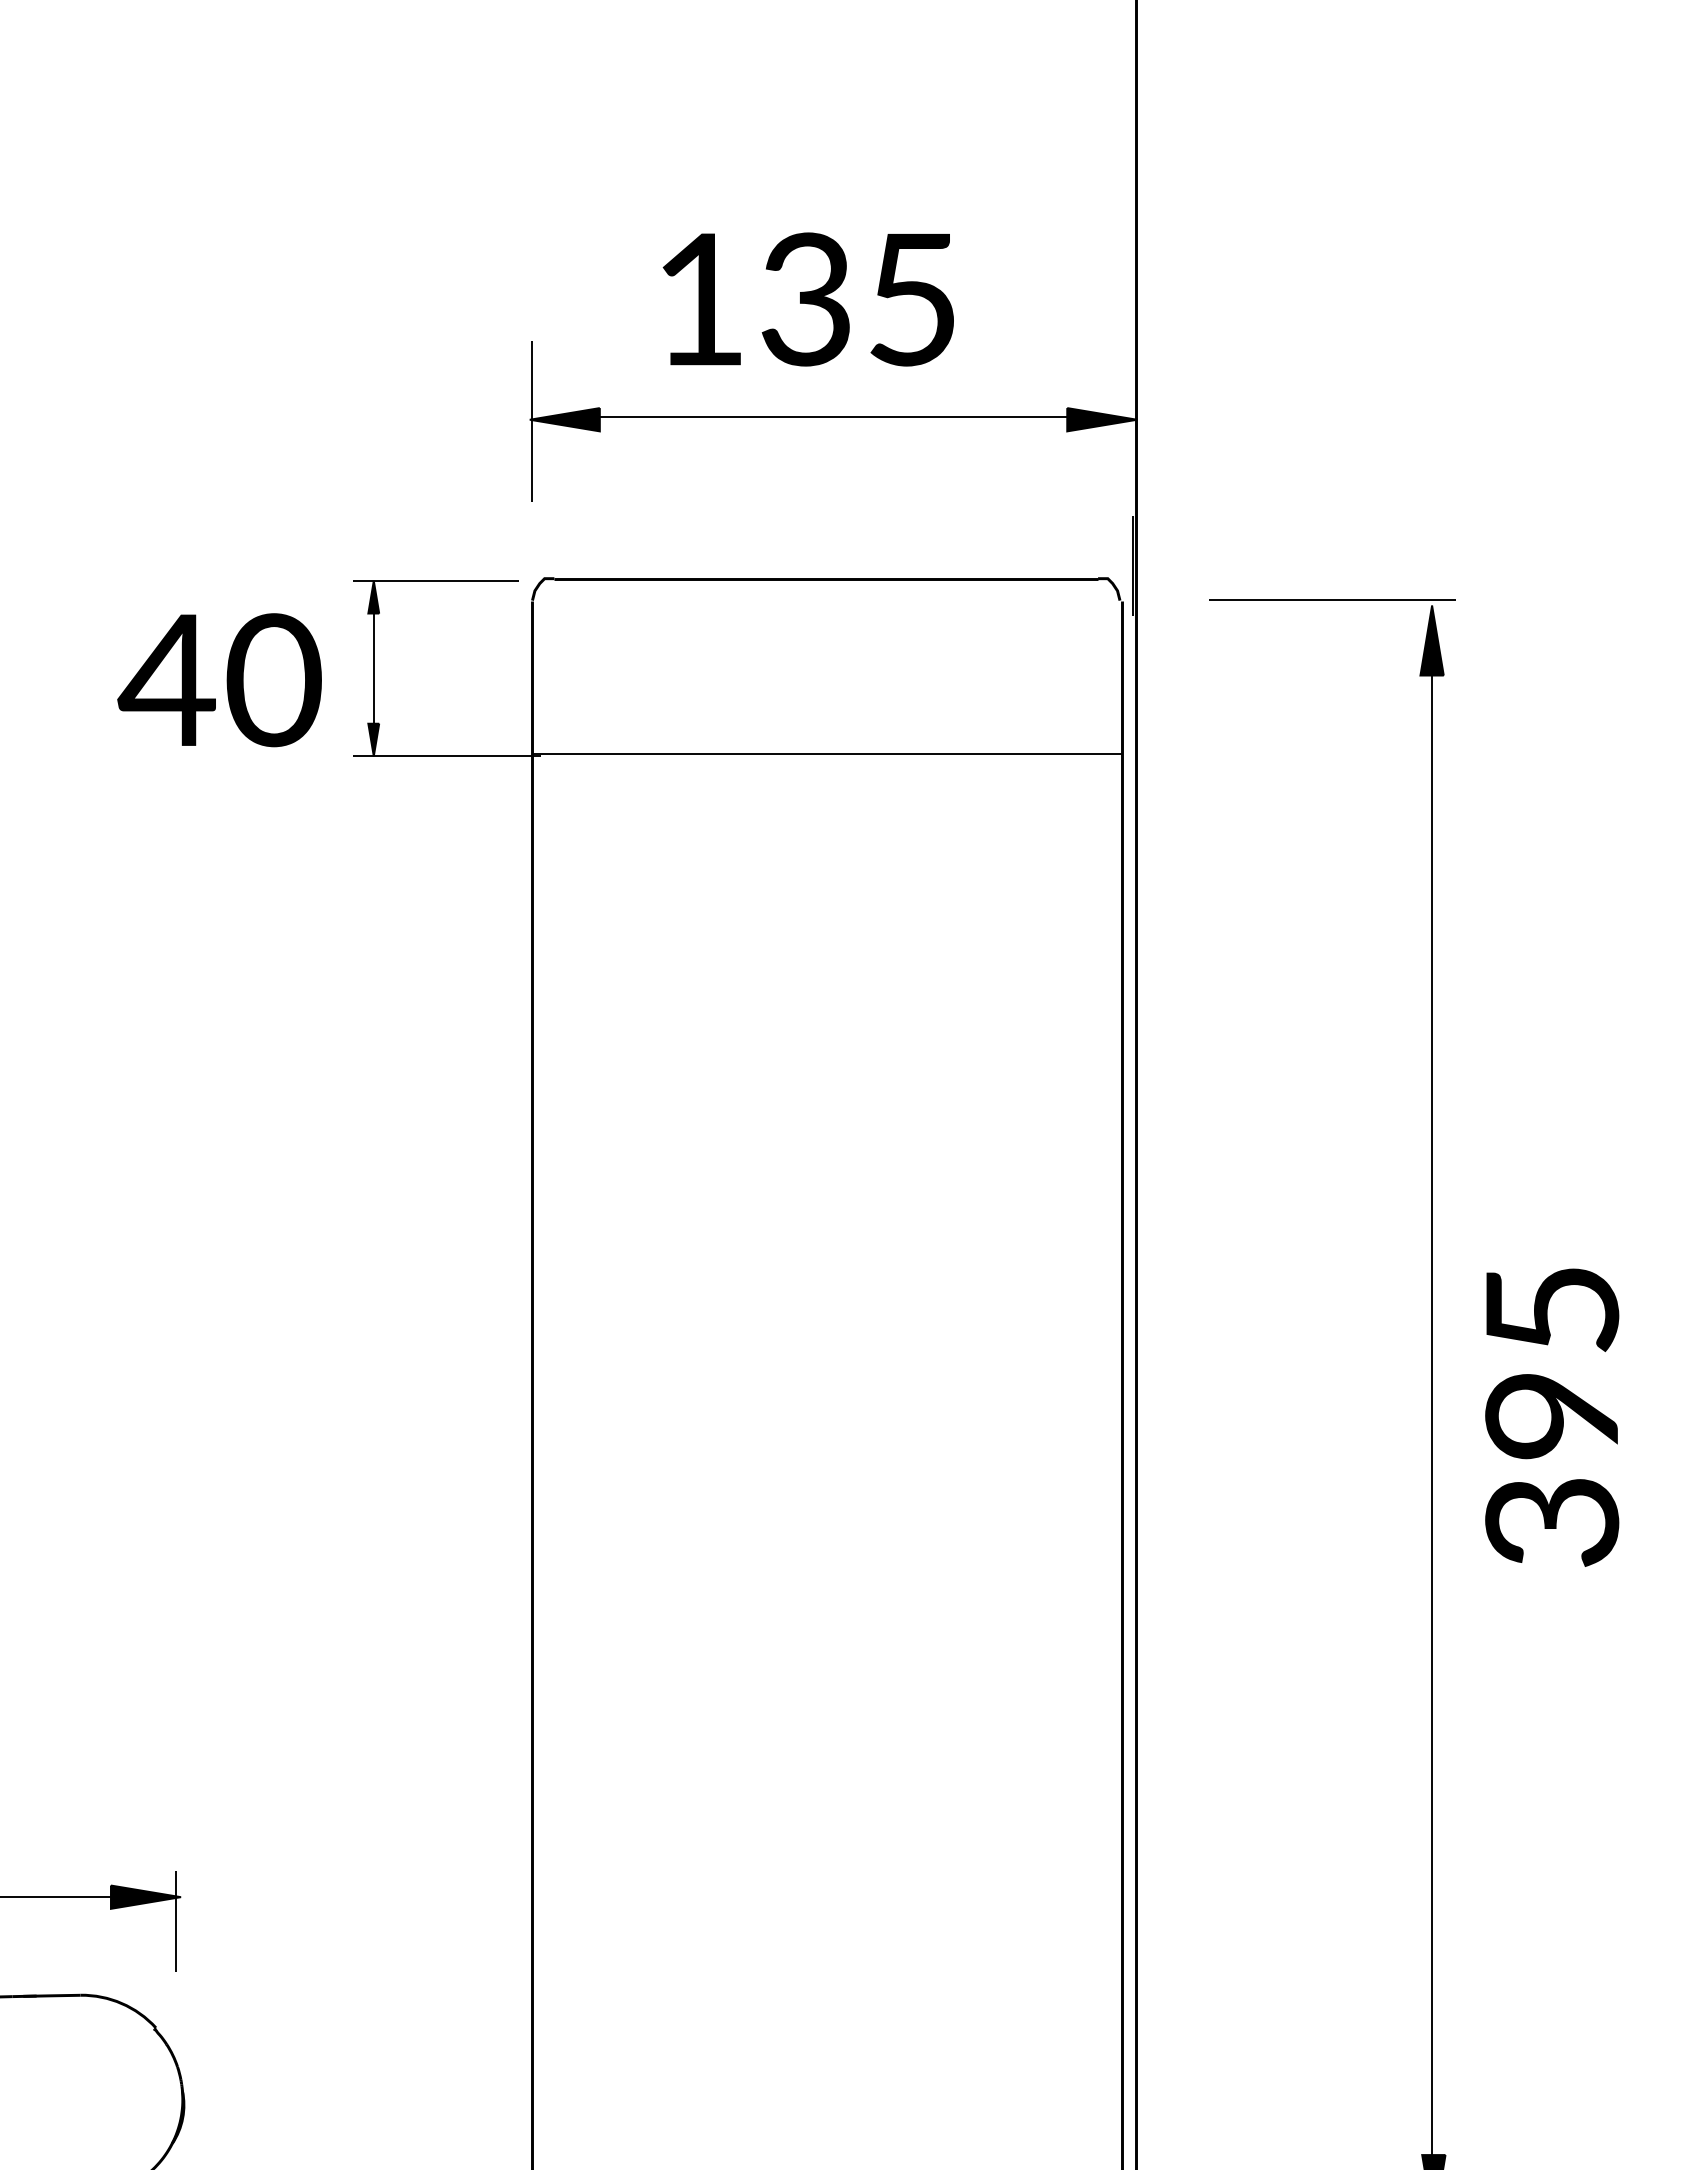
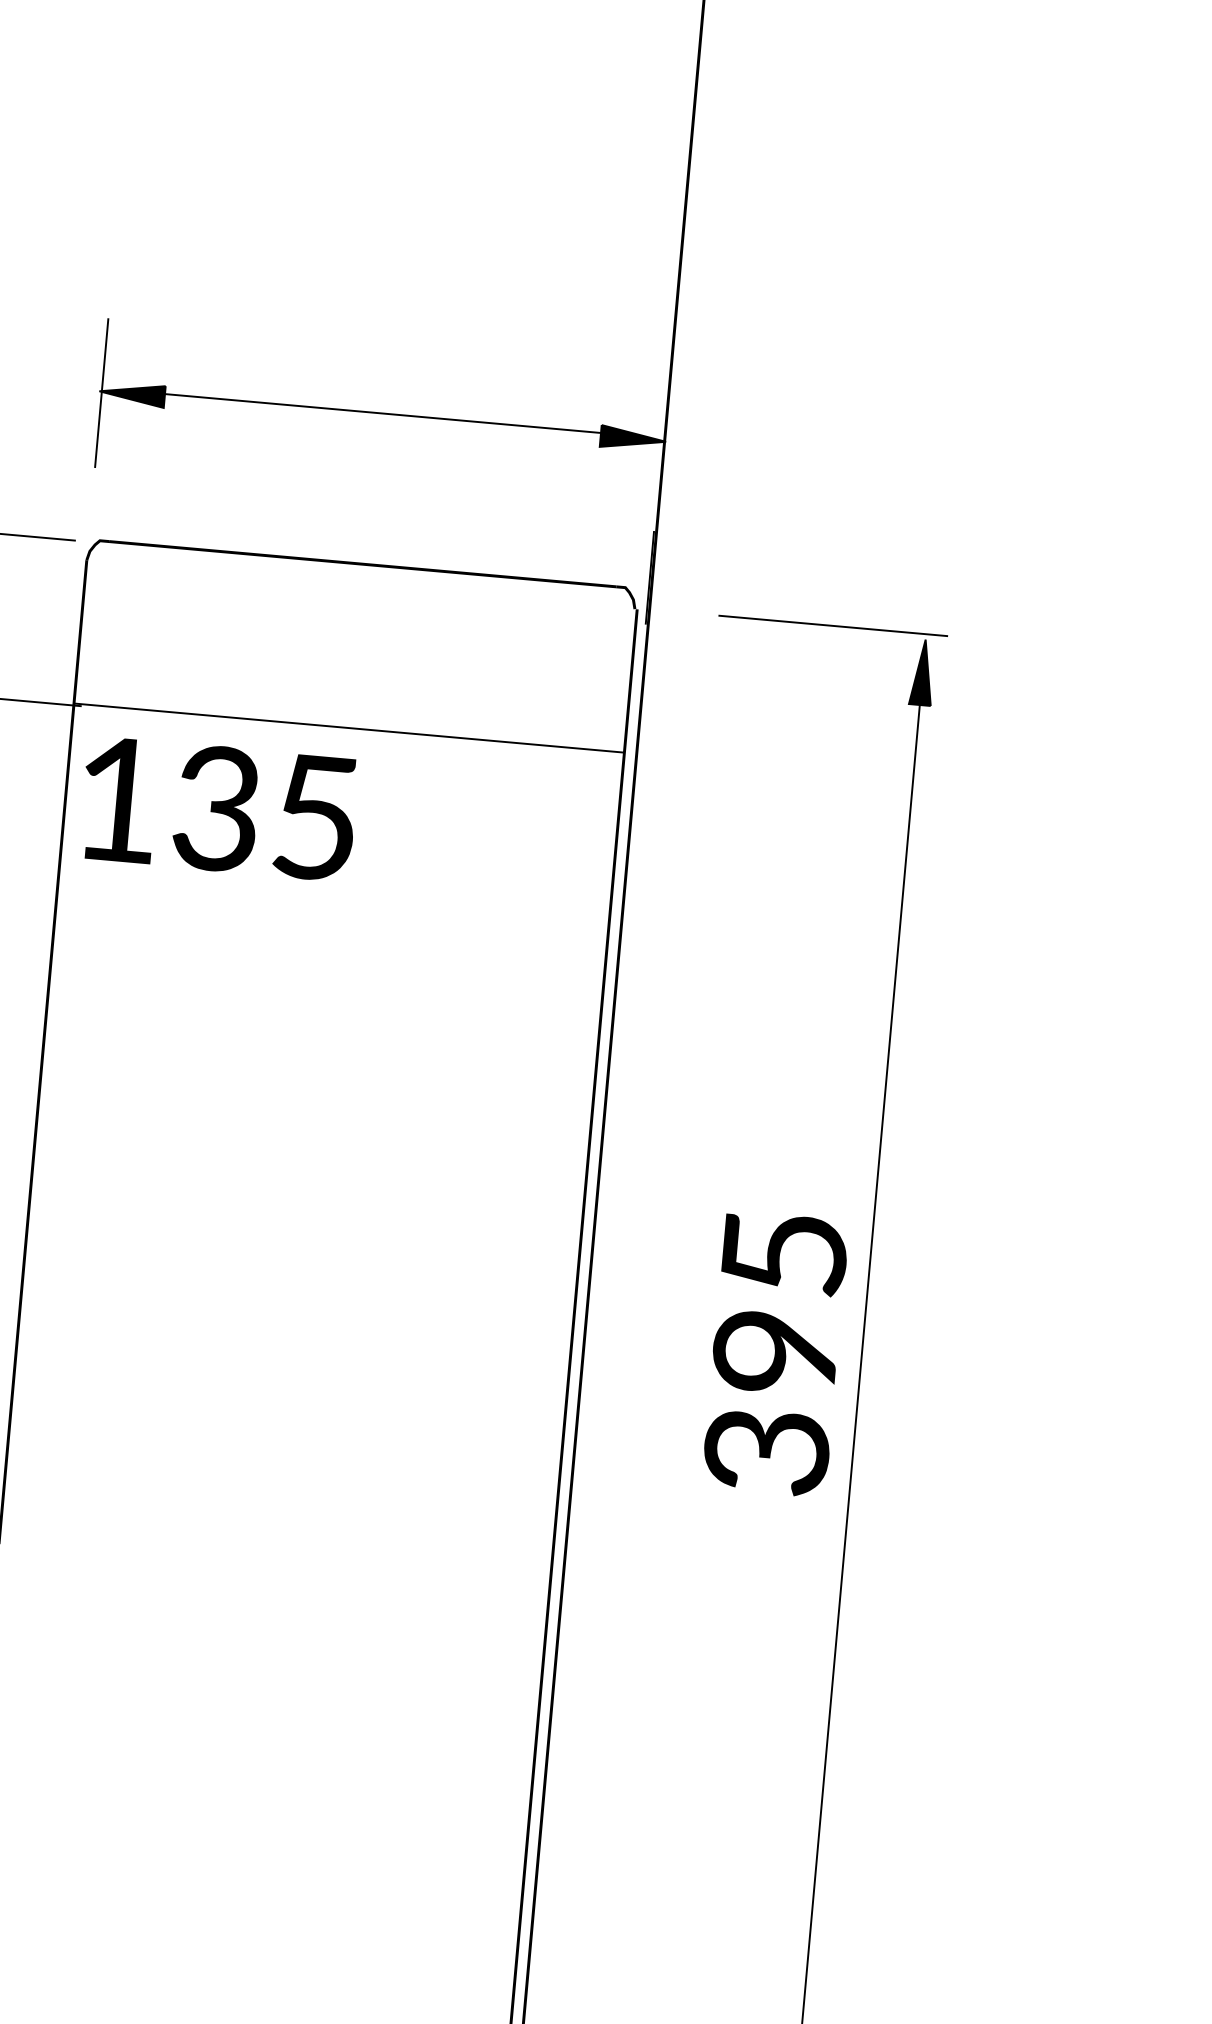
text: (807, 299) -> (217, 808), moved
text: (1552, 1417) -> (775, 1354), moved

